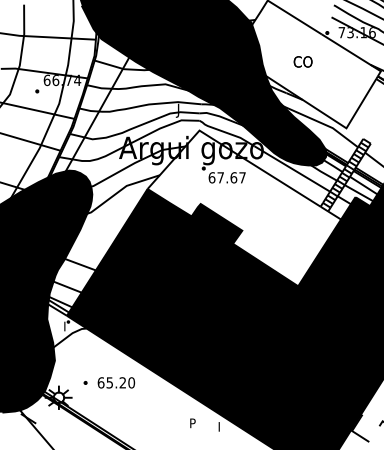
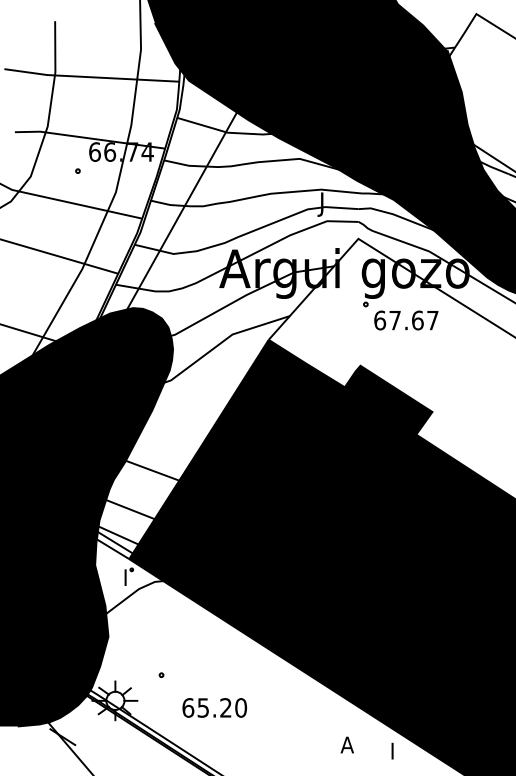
text: (116, 382) -> (214, 707), moved
text: (192, 423) -> (346, 745), P -> A

